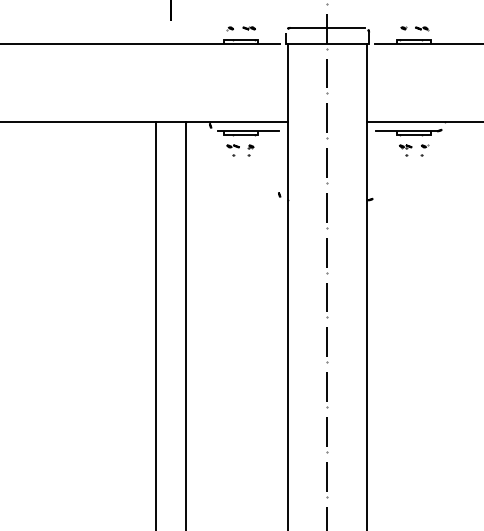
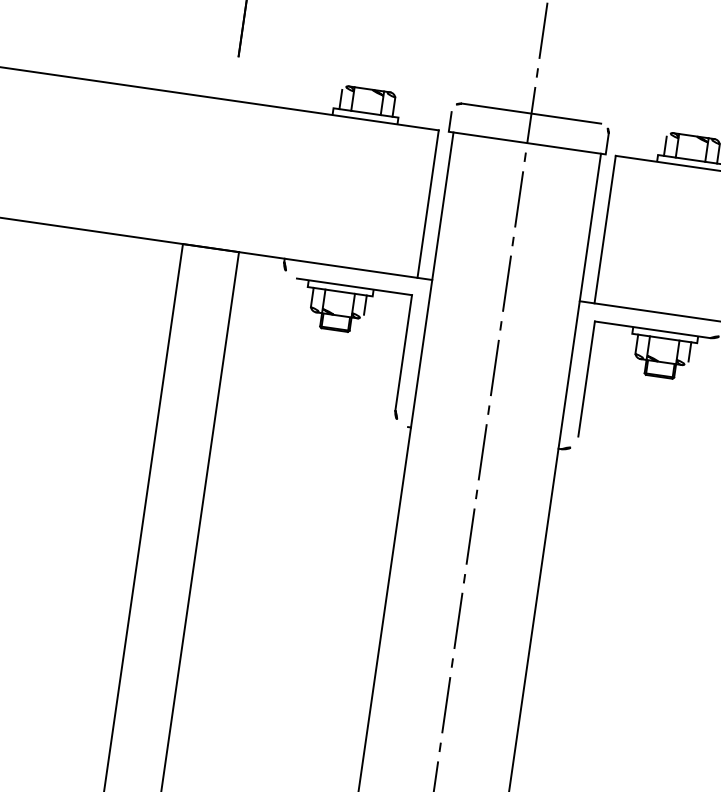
line: (280, 82) -> (428, 203), added
line: (374, 82) -> (605, 229), added
line: (278, 161) -> (403, 351), added
line: (376, 161) -> (587, 378), added

